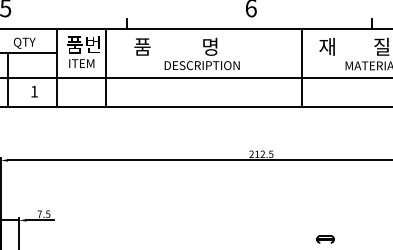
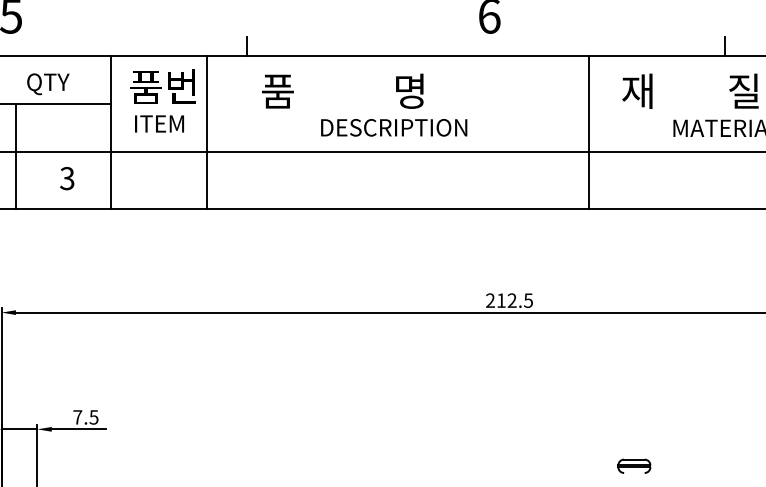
text: (33, 91) -> (65, 178), 1 -> 3

